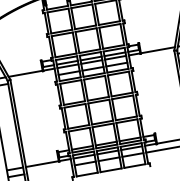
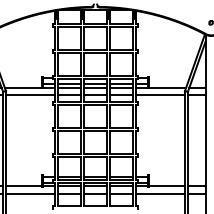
line: (152, 58) -> (160, 95), added
line: (33, 79) -> (30, 95), added
line: (49, 169) -> (30, 193), added

